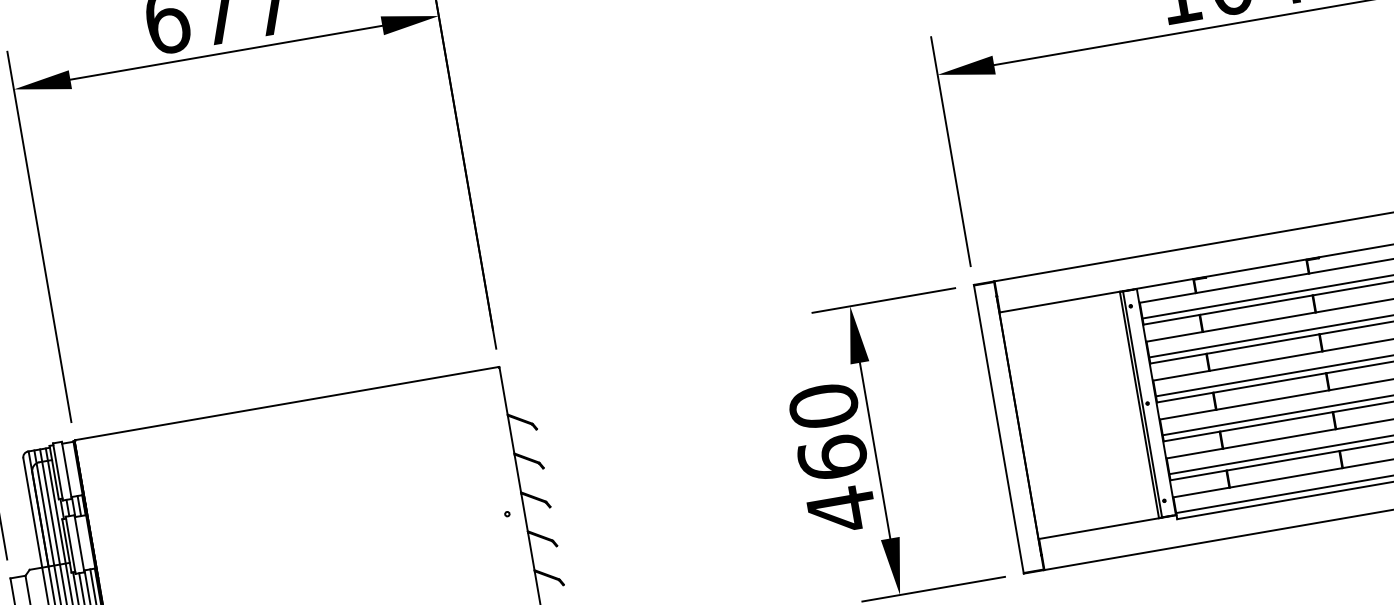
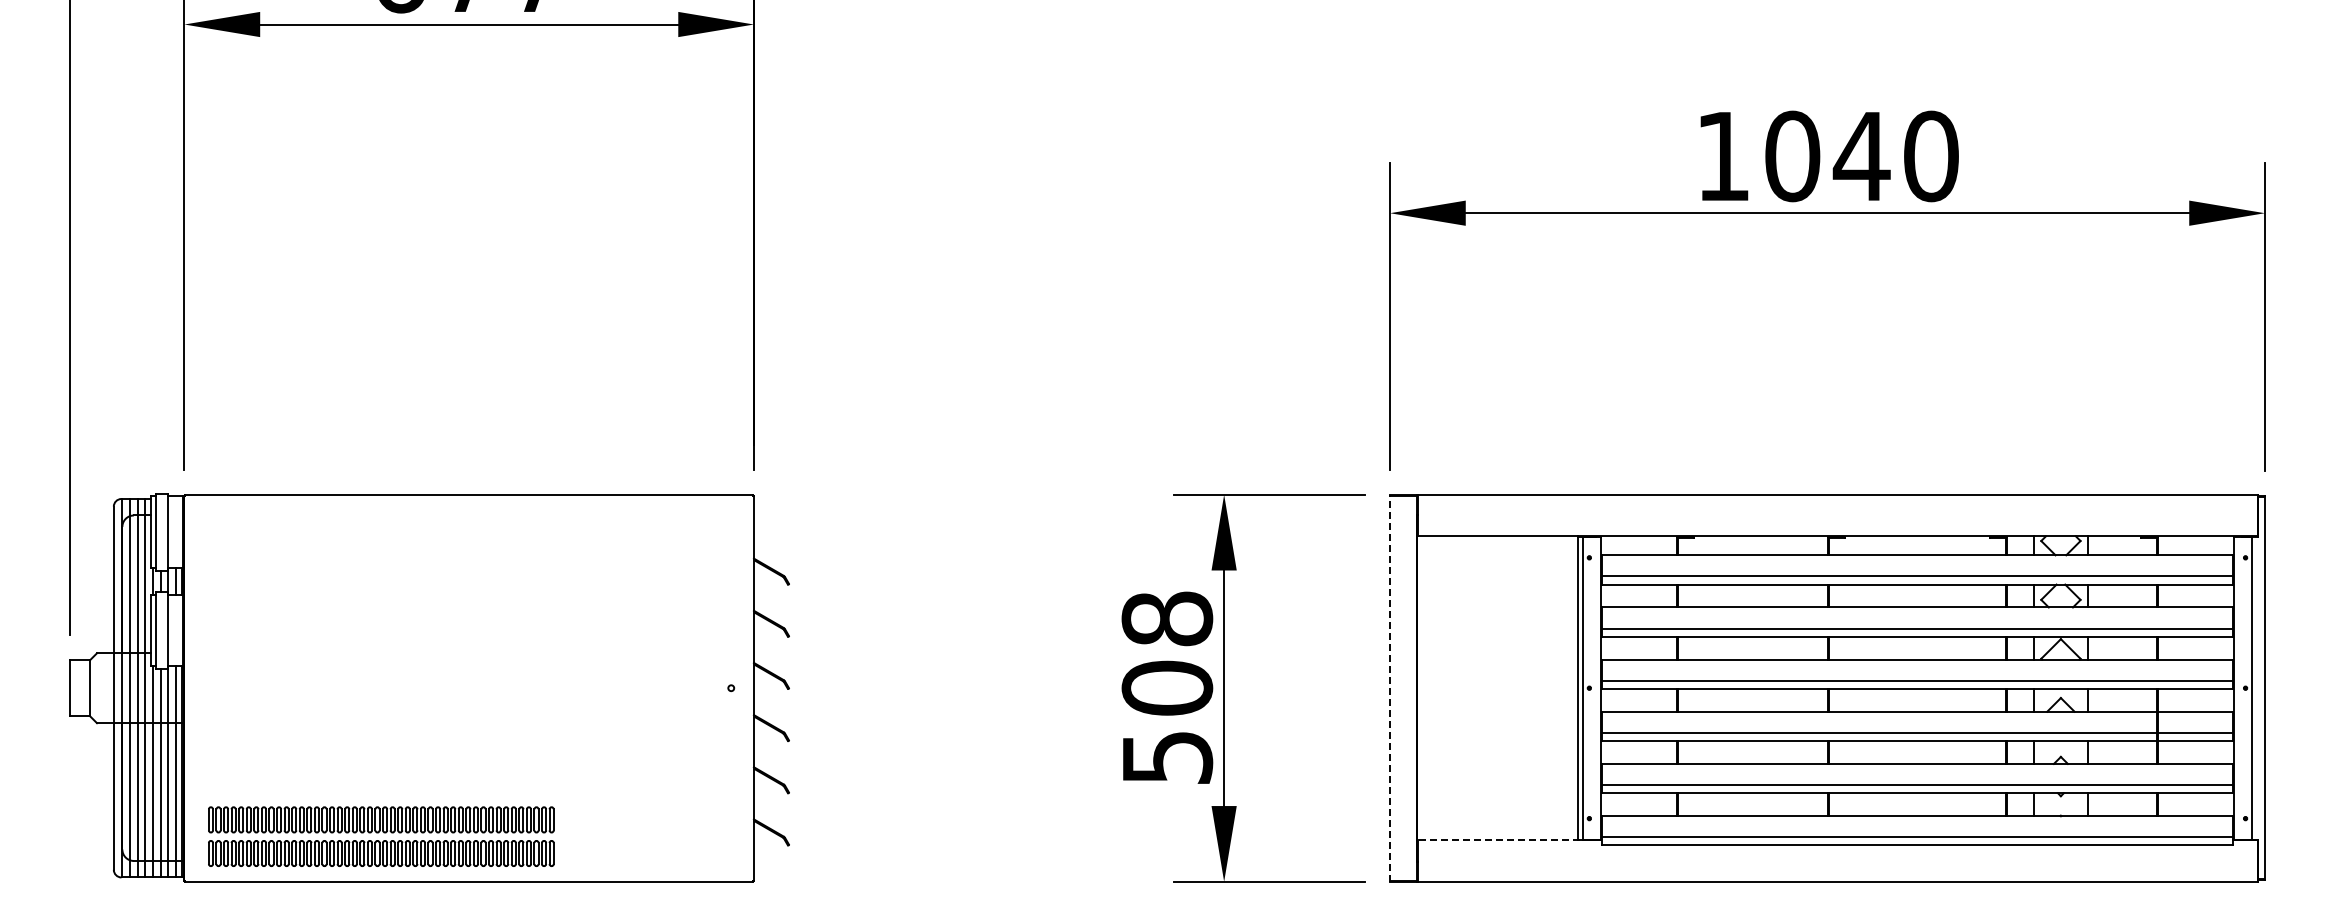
line: (999, 428) -> (1390, 687), solid -> dashed
text: (832, 458) -> (1167, 688), 460 -> 508
line: (1107, 527) -> (1509, 840), solid -> dashed

